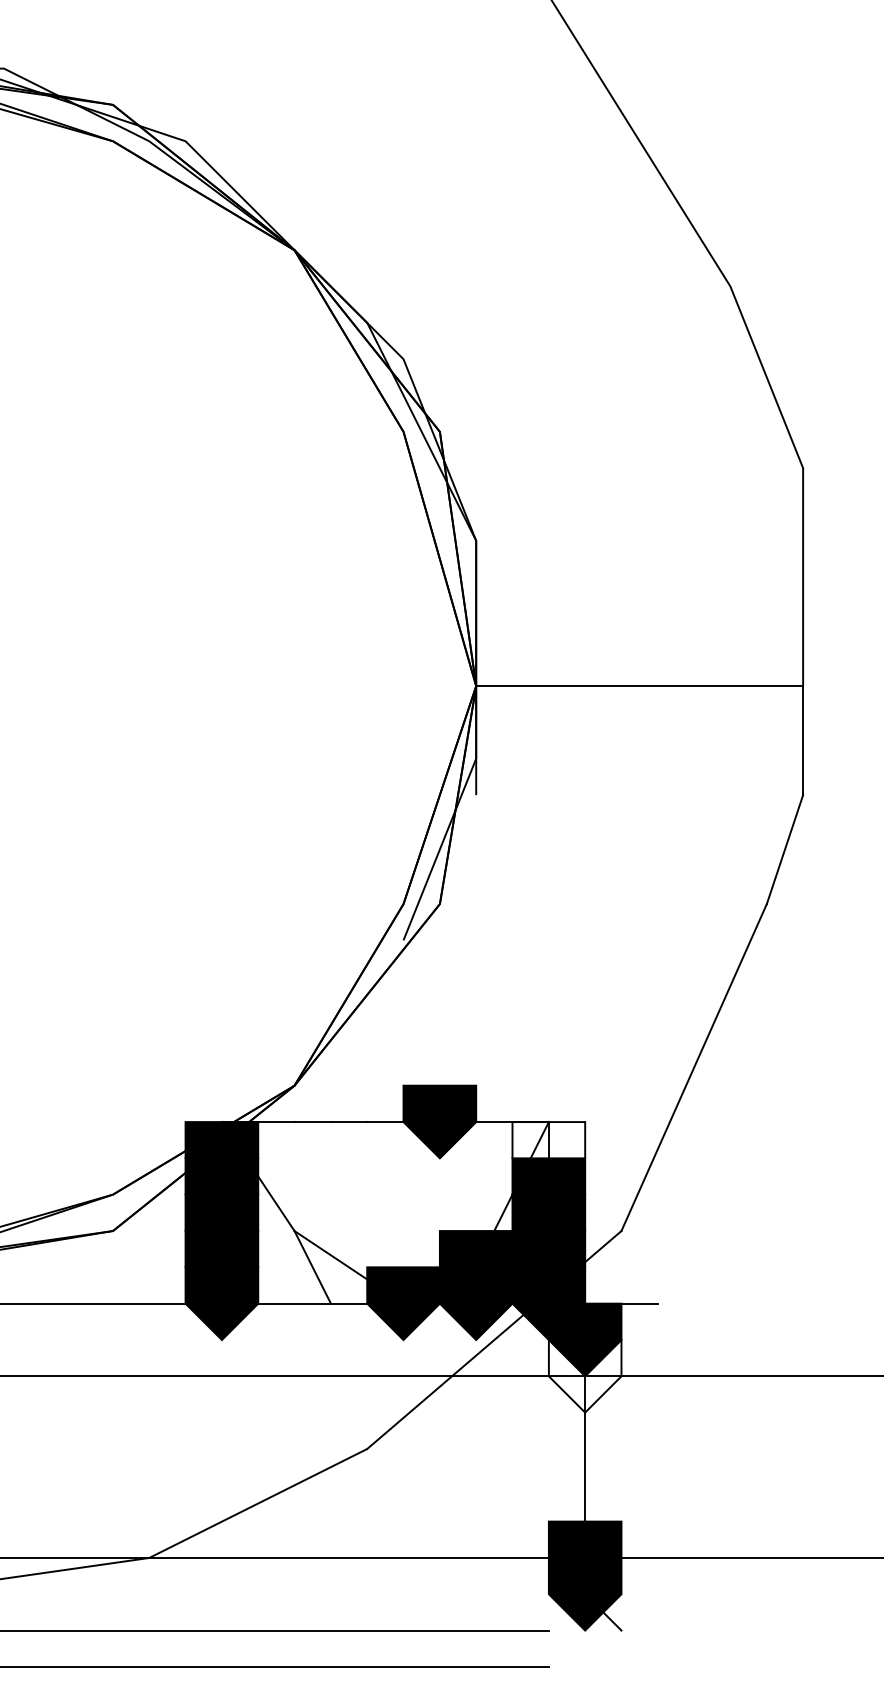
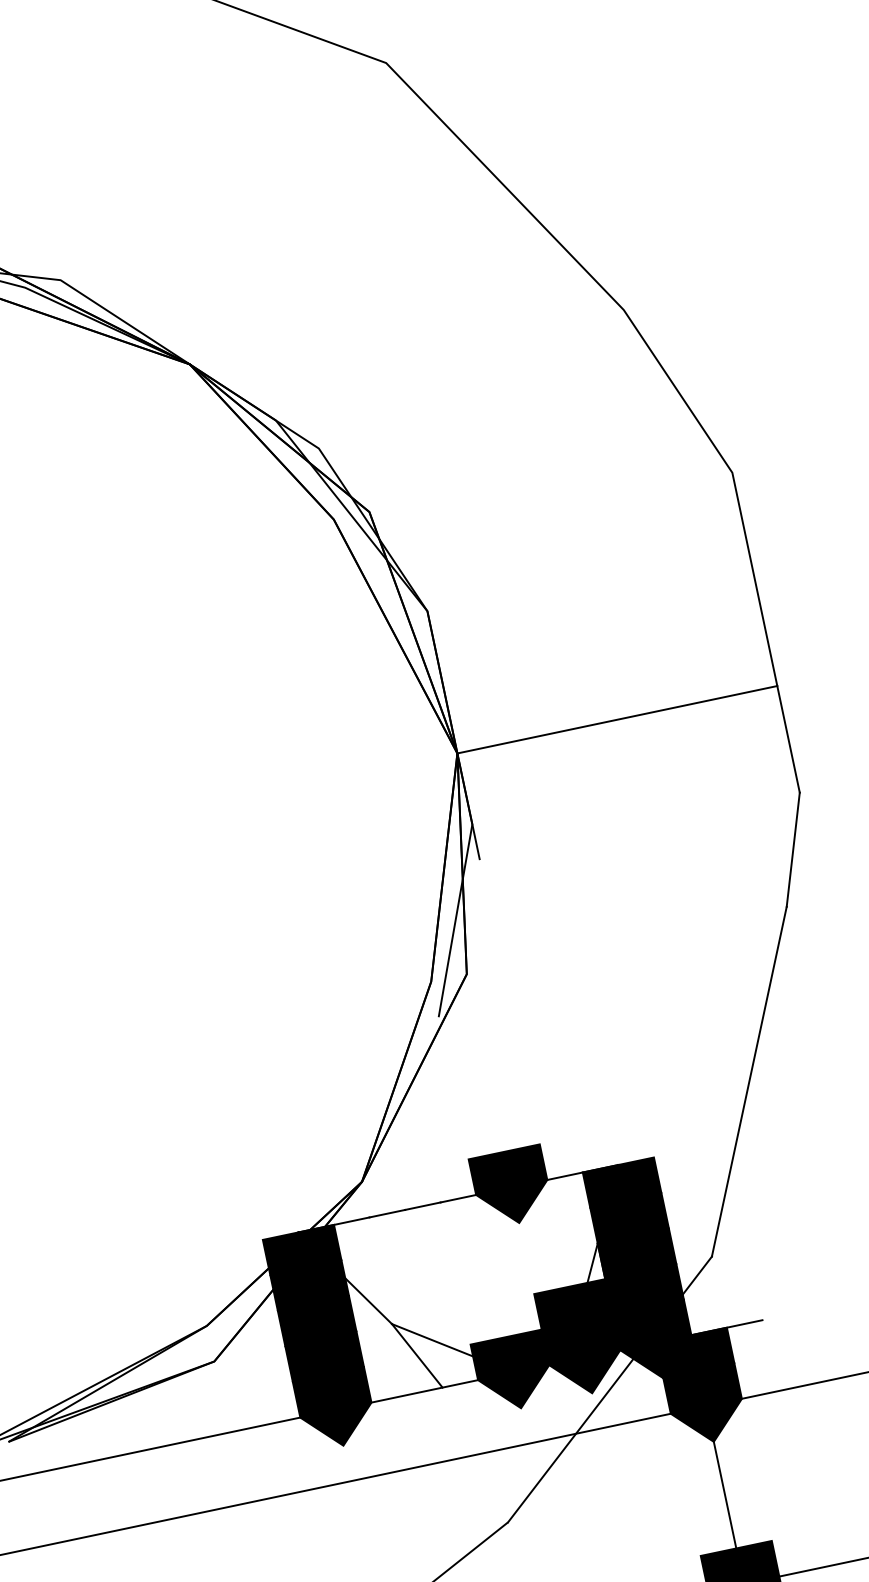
fill: (548, 1158) -> (625, 1200), added
fill: (584, 1376) -> (705, 1406), added

